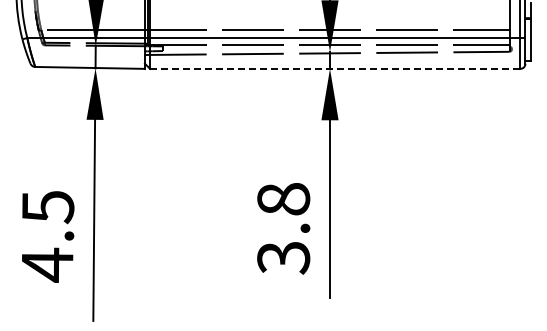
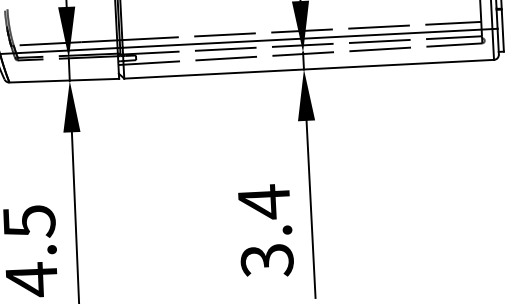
line: (335, 68) -> (309, 68), dashed -> solid
text: (283, 199) -> (264, 202), 3.8 -> 3.4

